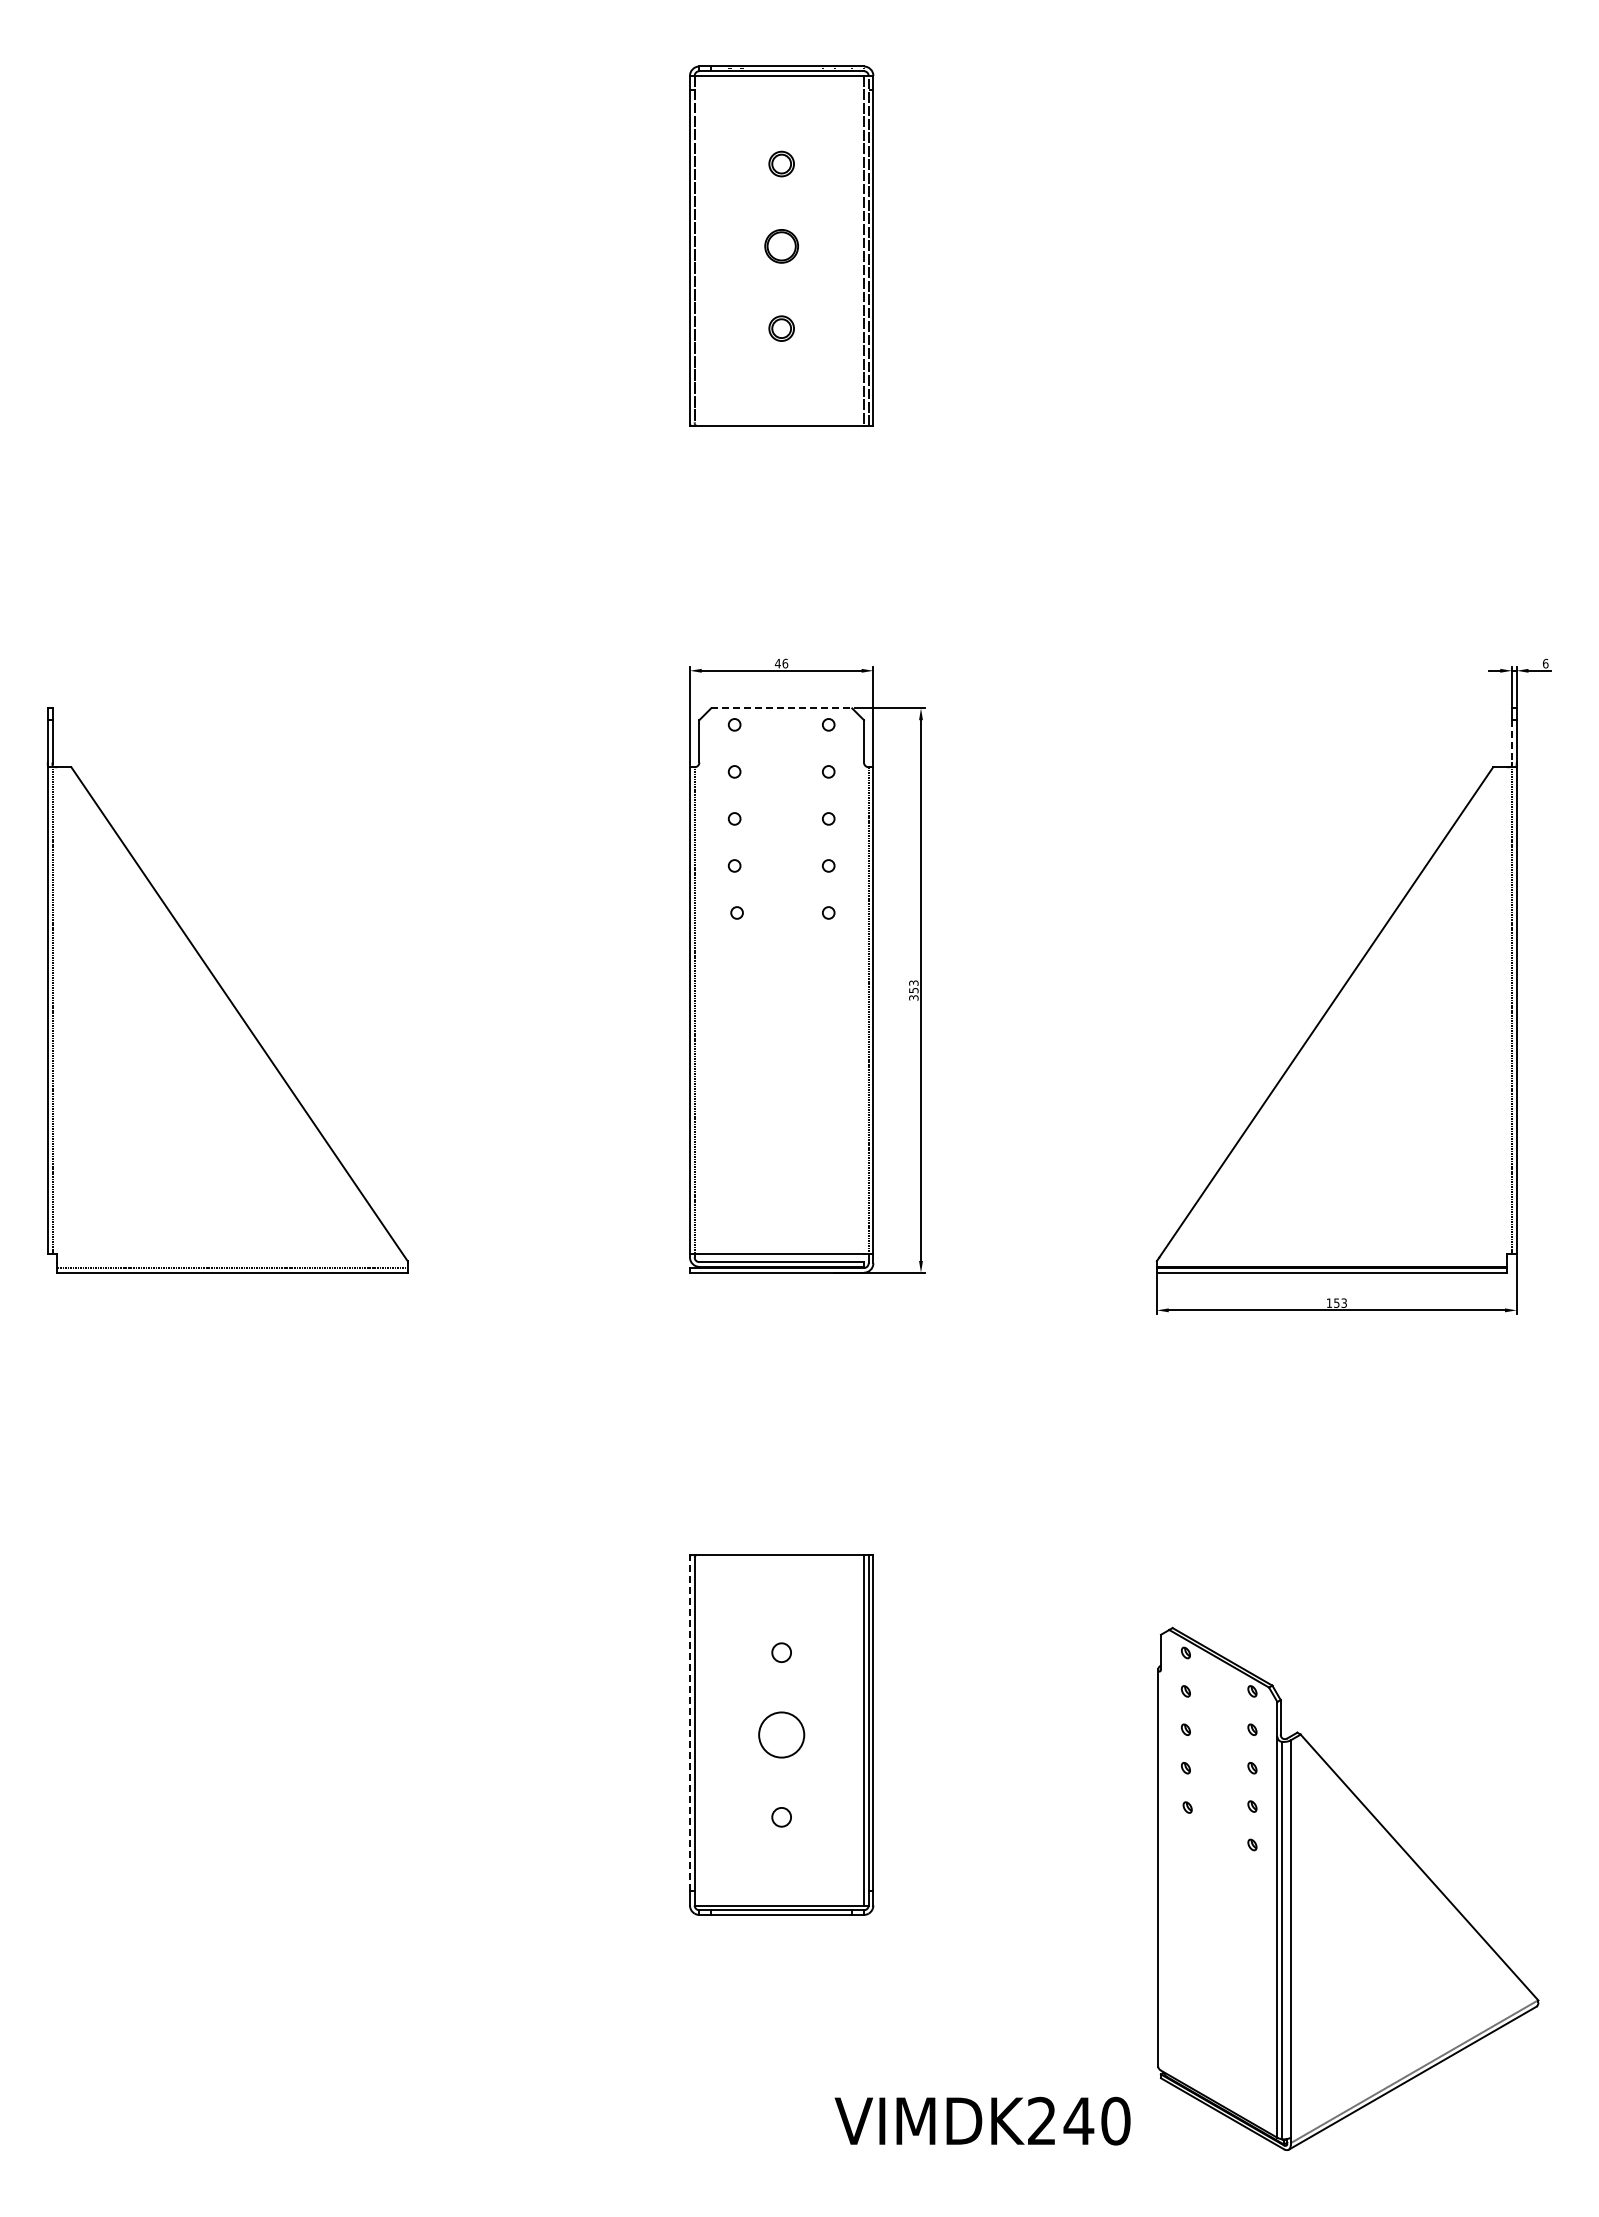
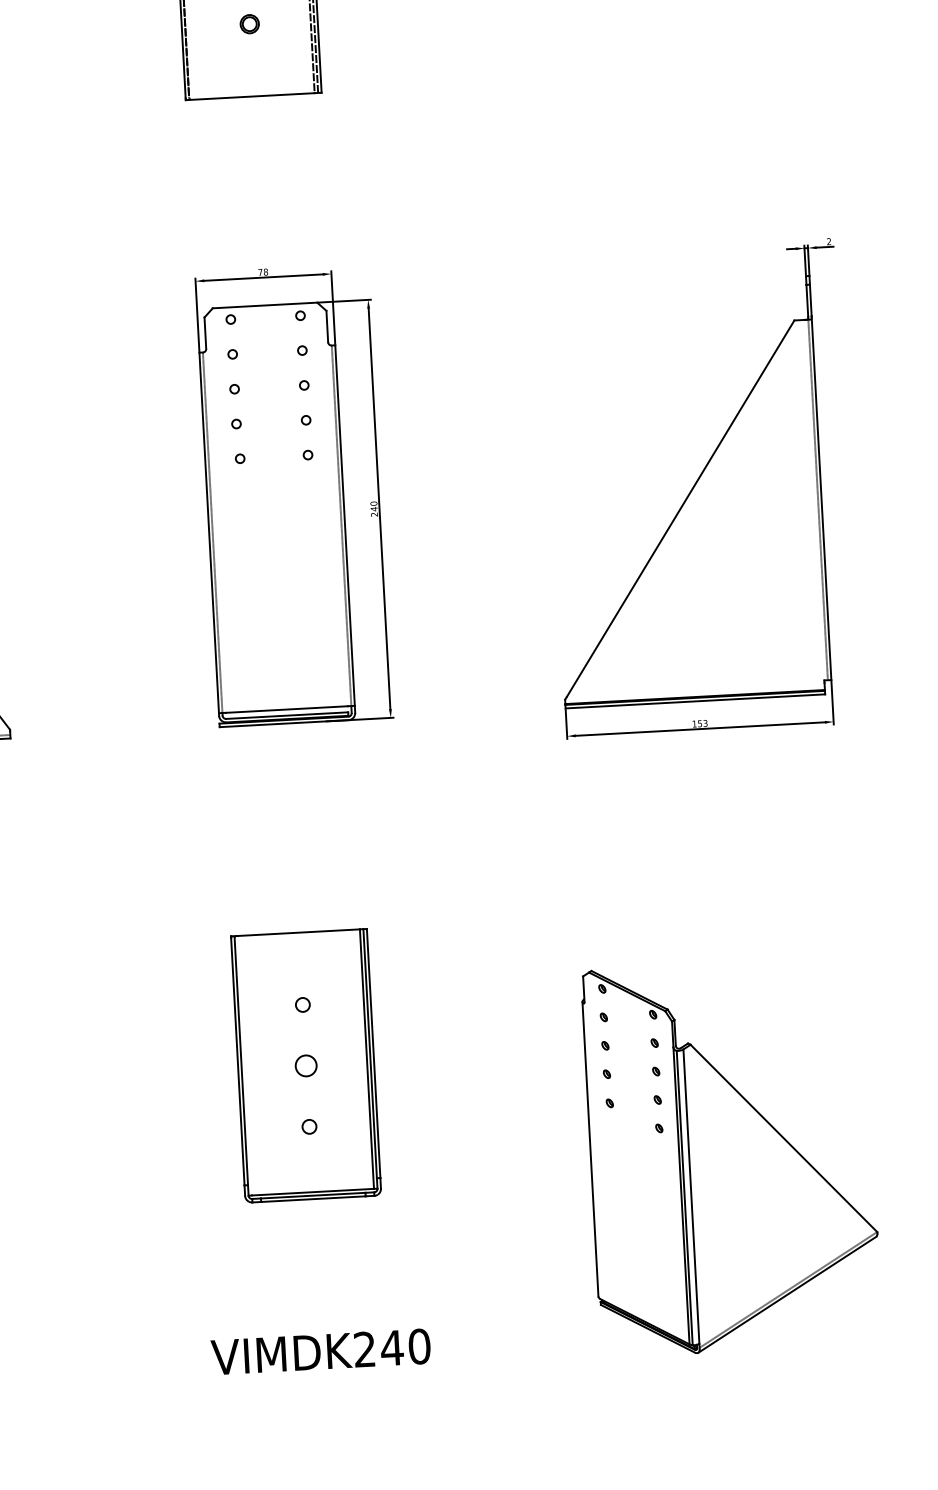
text: (781, 663) -> (263, 272), 46 -> 78
text: (1545, 663) -> (828, 241), 6 -> 2
line: (781, 708) -> (264, 305), dashed -> solid
line: (1512, 741) -> (807, 300), dashed -> solid
text: (913, 990) -> (373, 509), 353 -> 240
line: (689, 1724) -> (237, 1061), dashed -> solid
circle: (781, 1734) -> (306, 1065), size x0.62
text: (982, 2120) -> (320, 1351), moved

